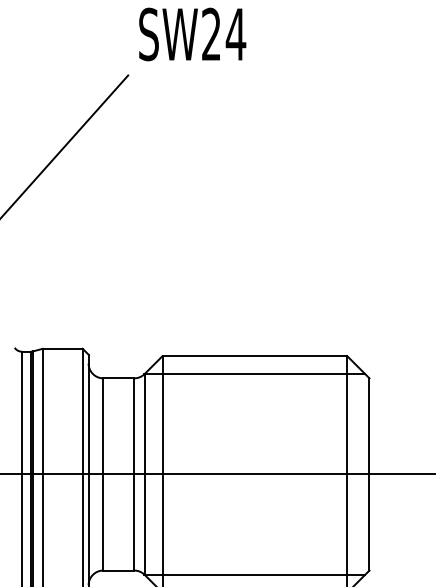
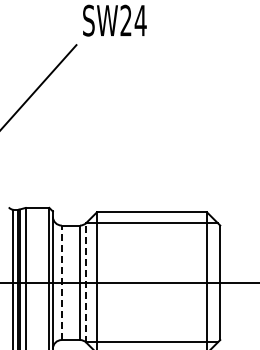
line: (103, 473) -> (61, 282), solid -> dashed
line: (144, 473) -> (86, 282), solid -> dashed

